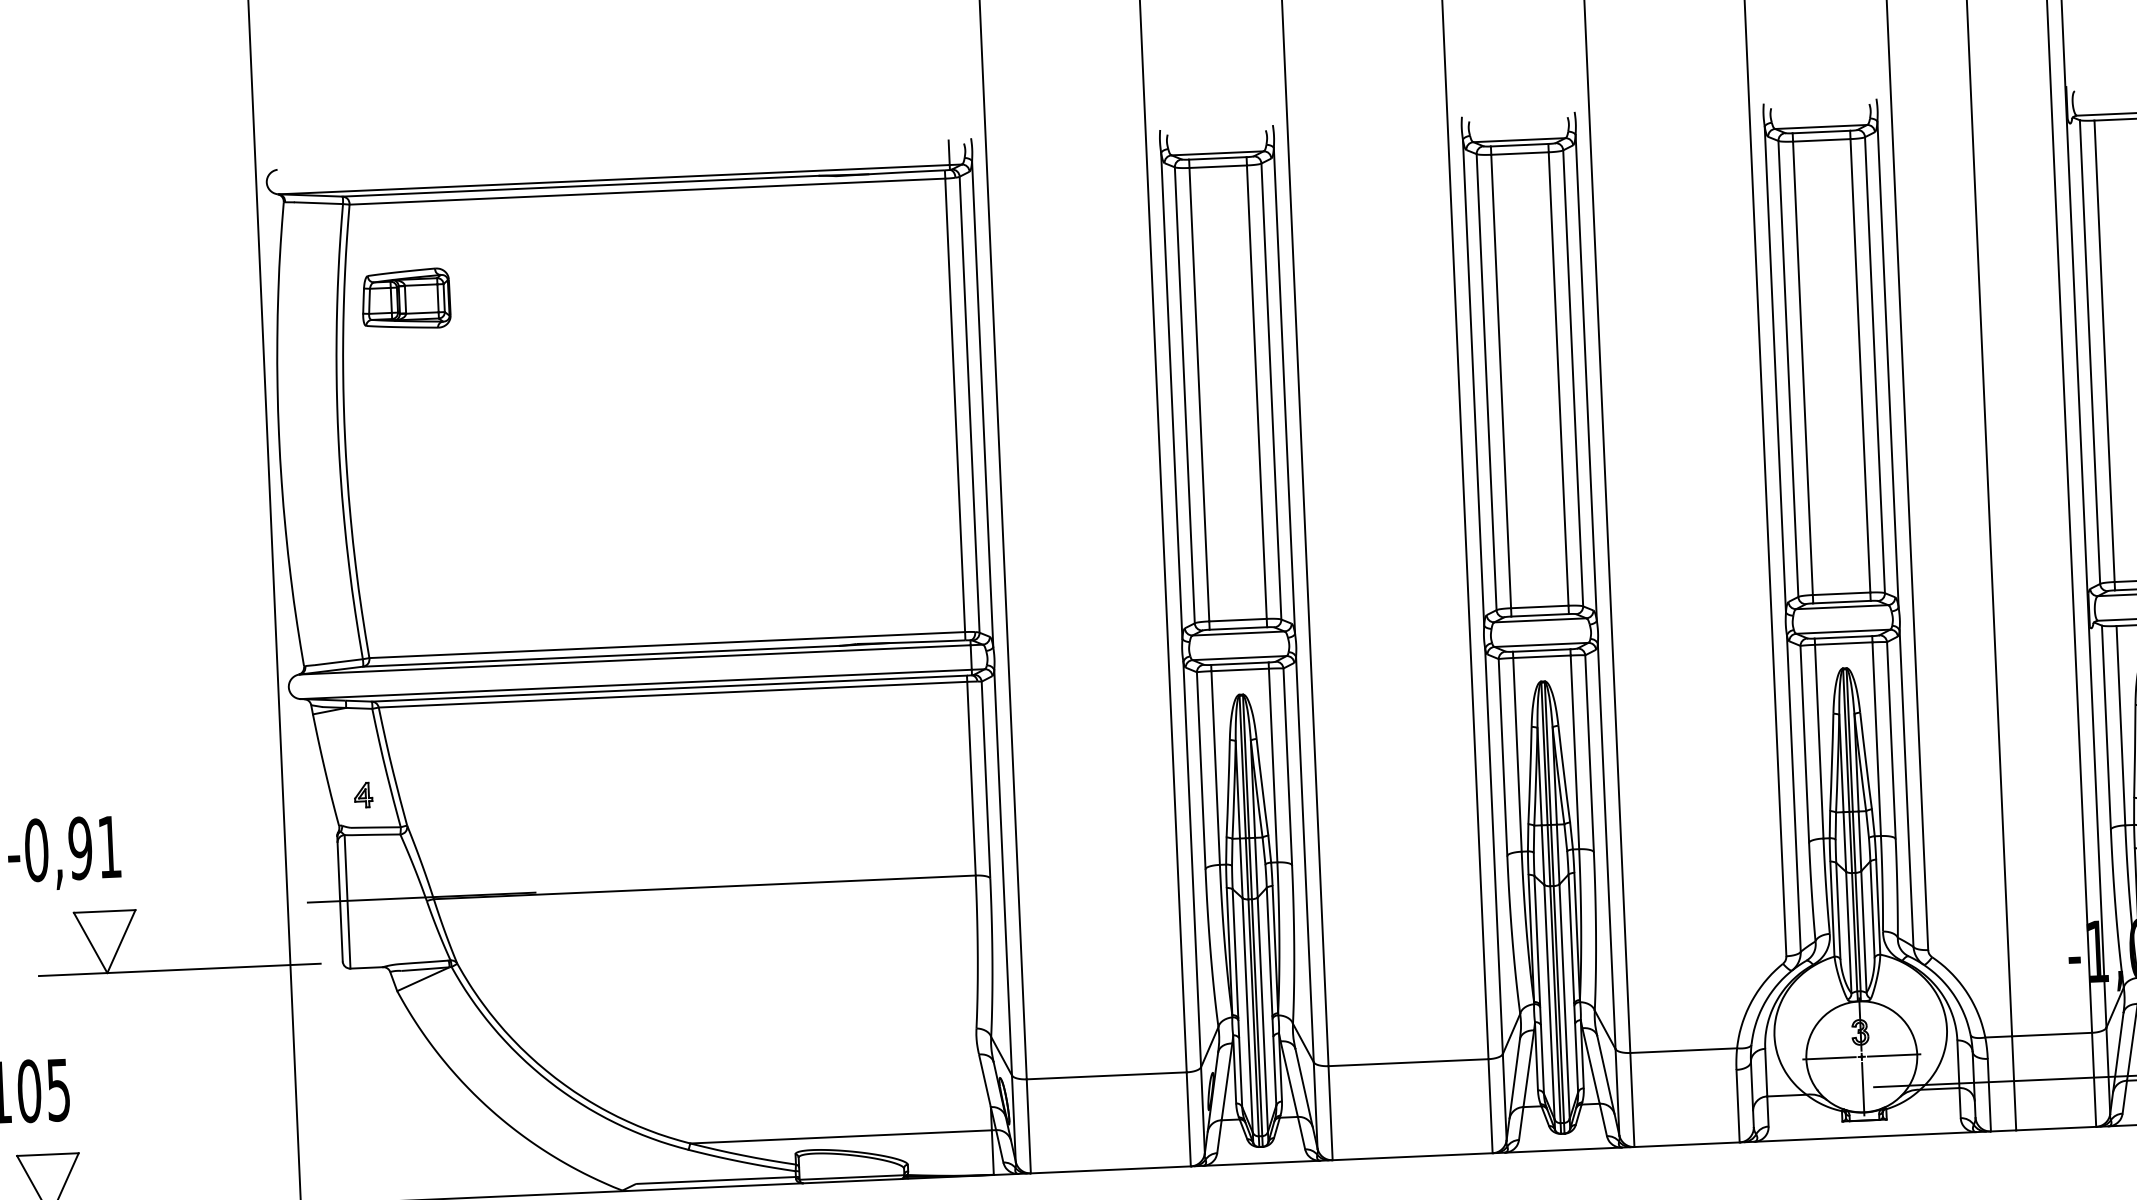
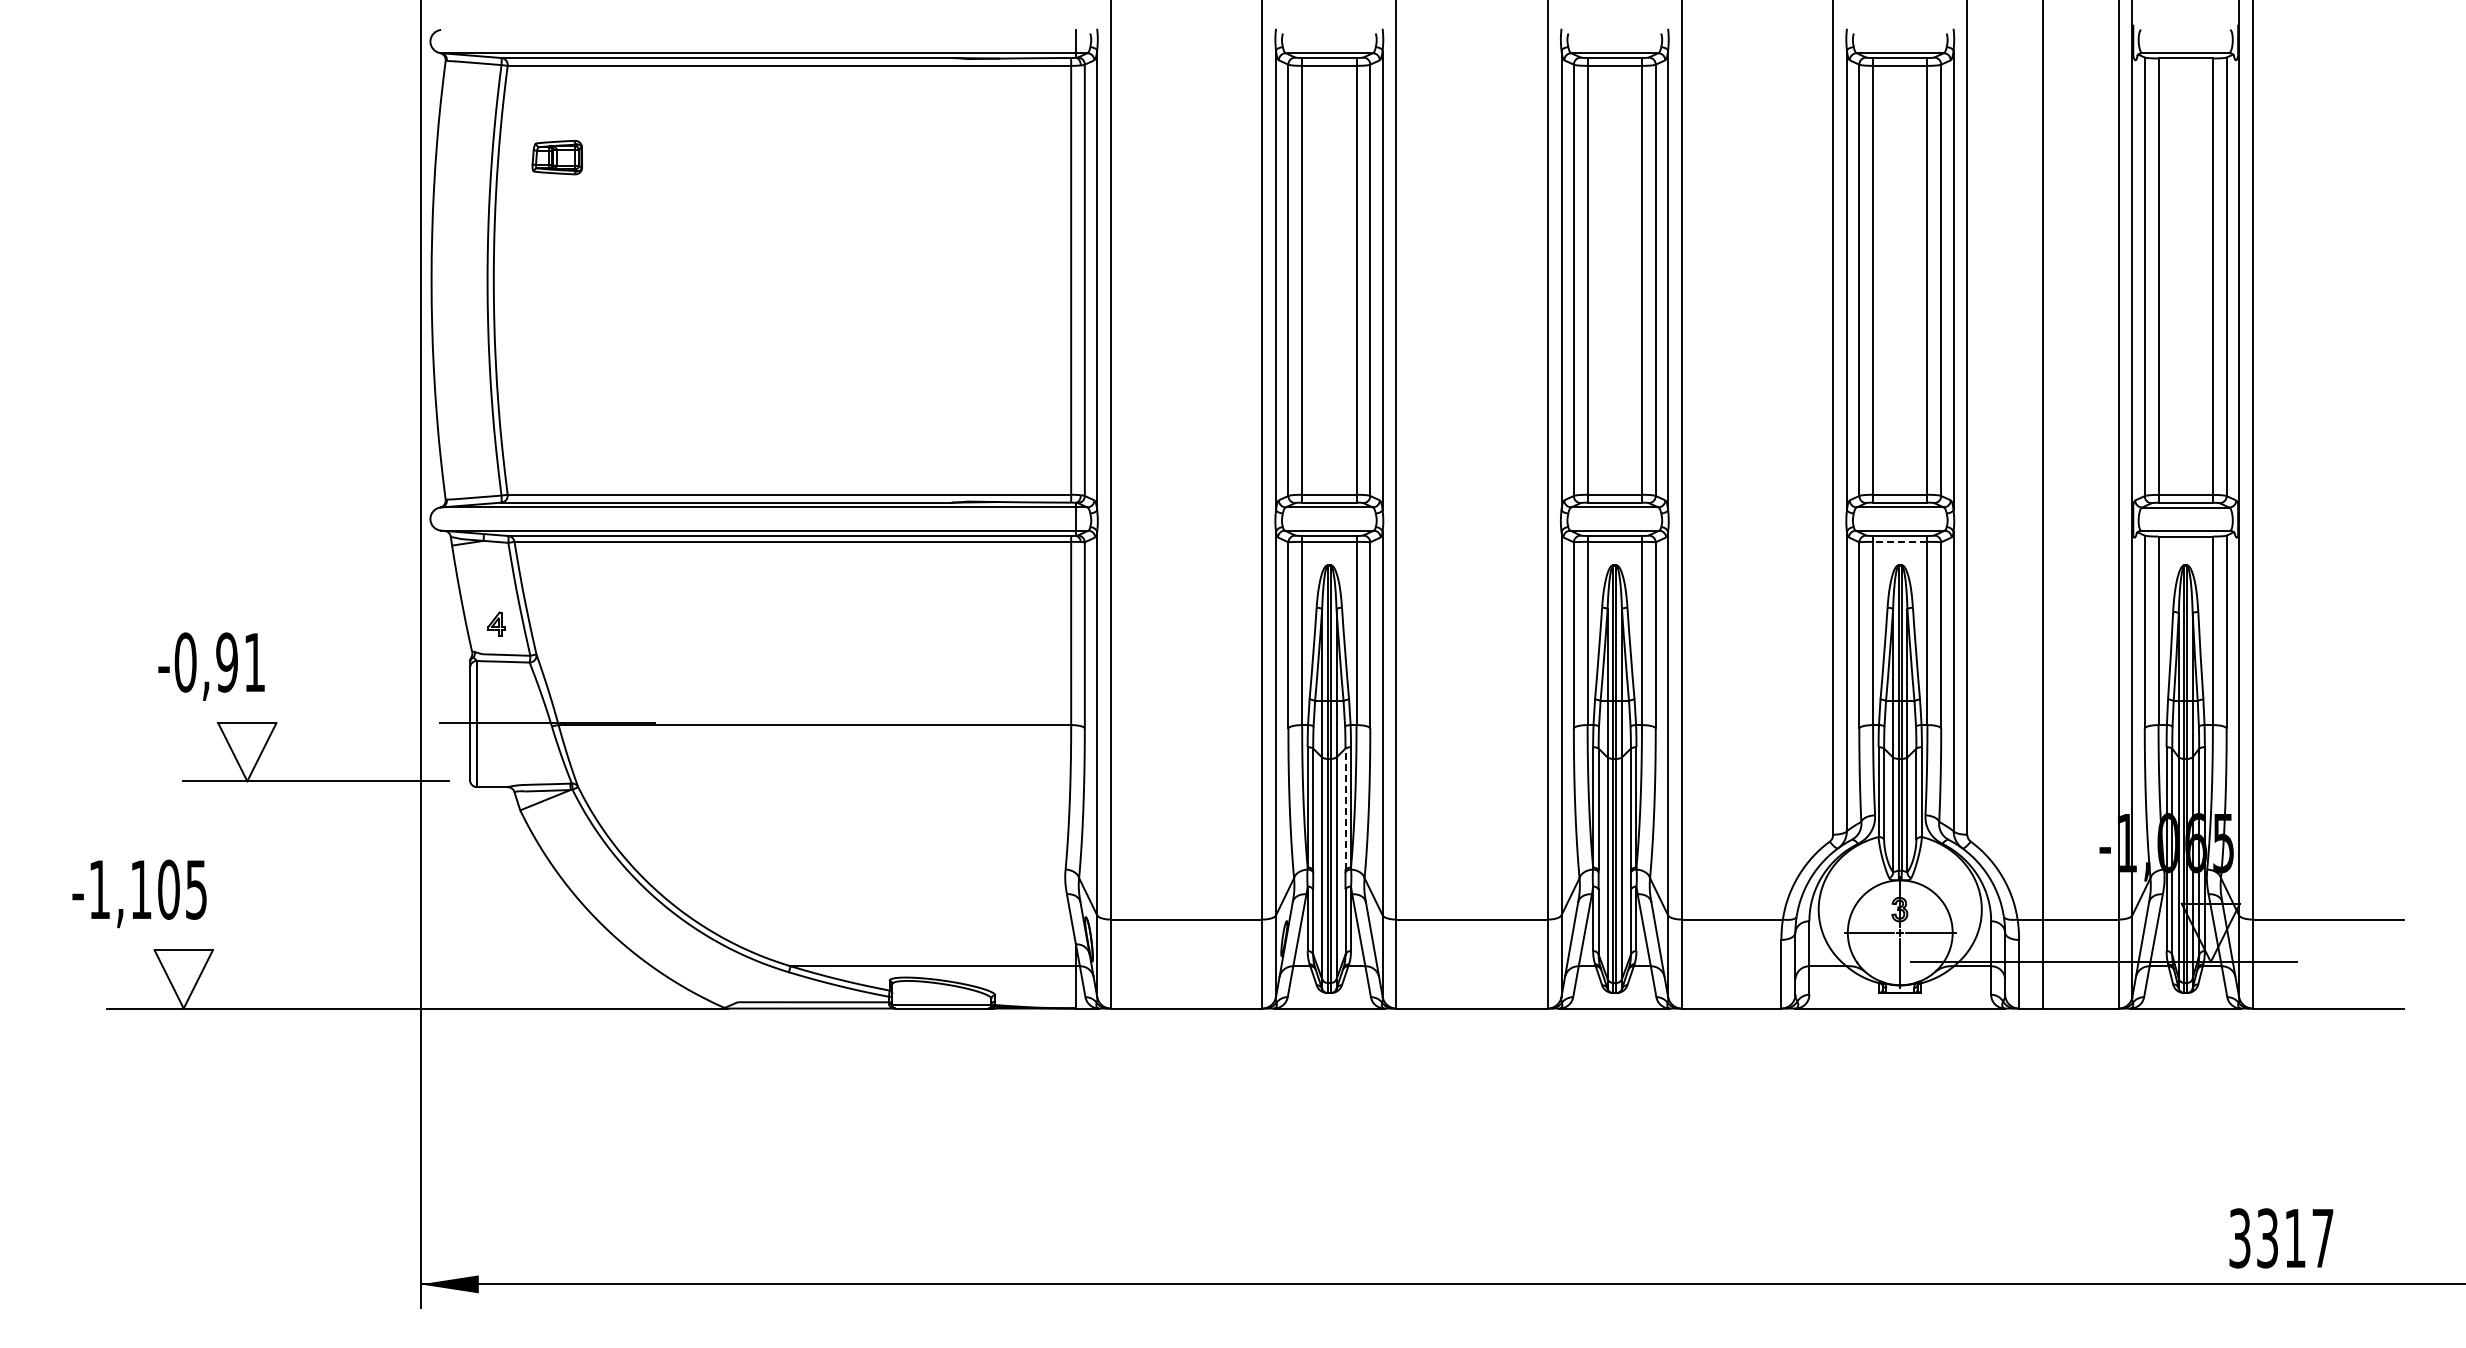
part: (406, 299) -> (557, 157), size x0.6
line: (1842, 643) -> (1899, 541), solid -> dashed
line: (1269, 952) -> (1345, 809), solid -> dashed

